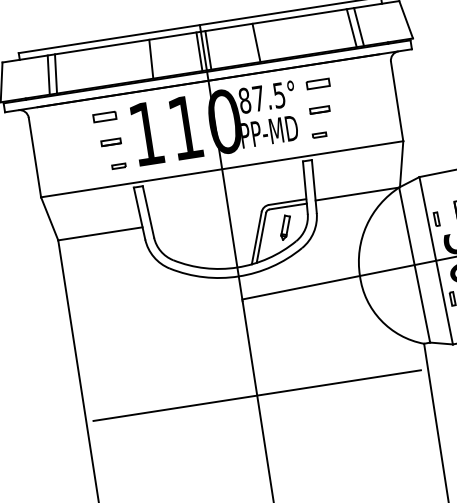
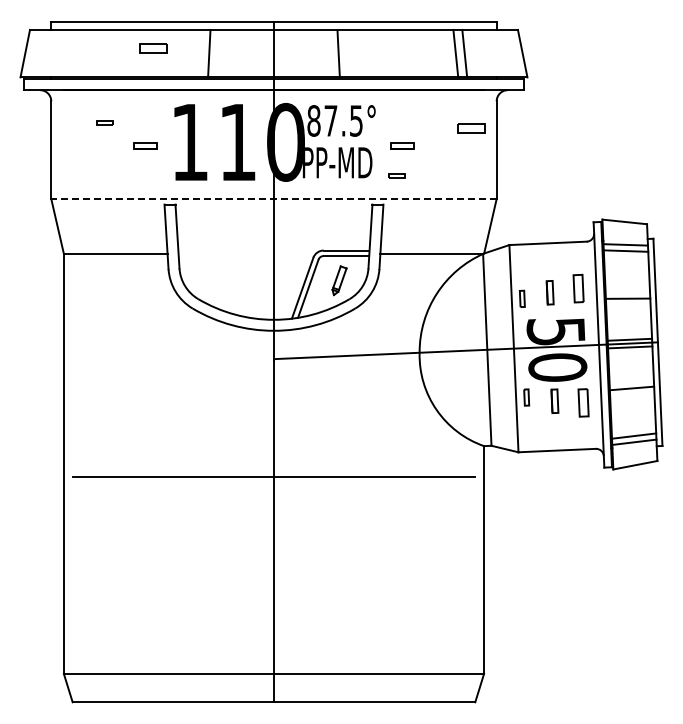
line: (208, 50) -> (279, 53), removed
line: (199, 51) -> (268, 53), removed
line: (55, 73) -> (91, 53), removed
line: (48, 75) -> (82, 53), removed
part: (318, 83) -> (471, 128), moved
part: (104, 117) -> (153, 48), moved
part: (118, 165) -> (104, 122), moved
line: (221, 169) -> (273, 199), solid -> dashed

